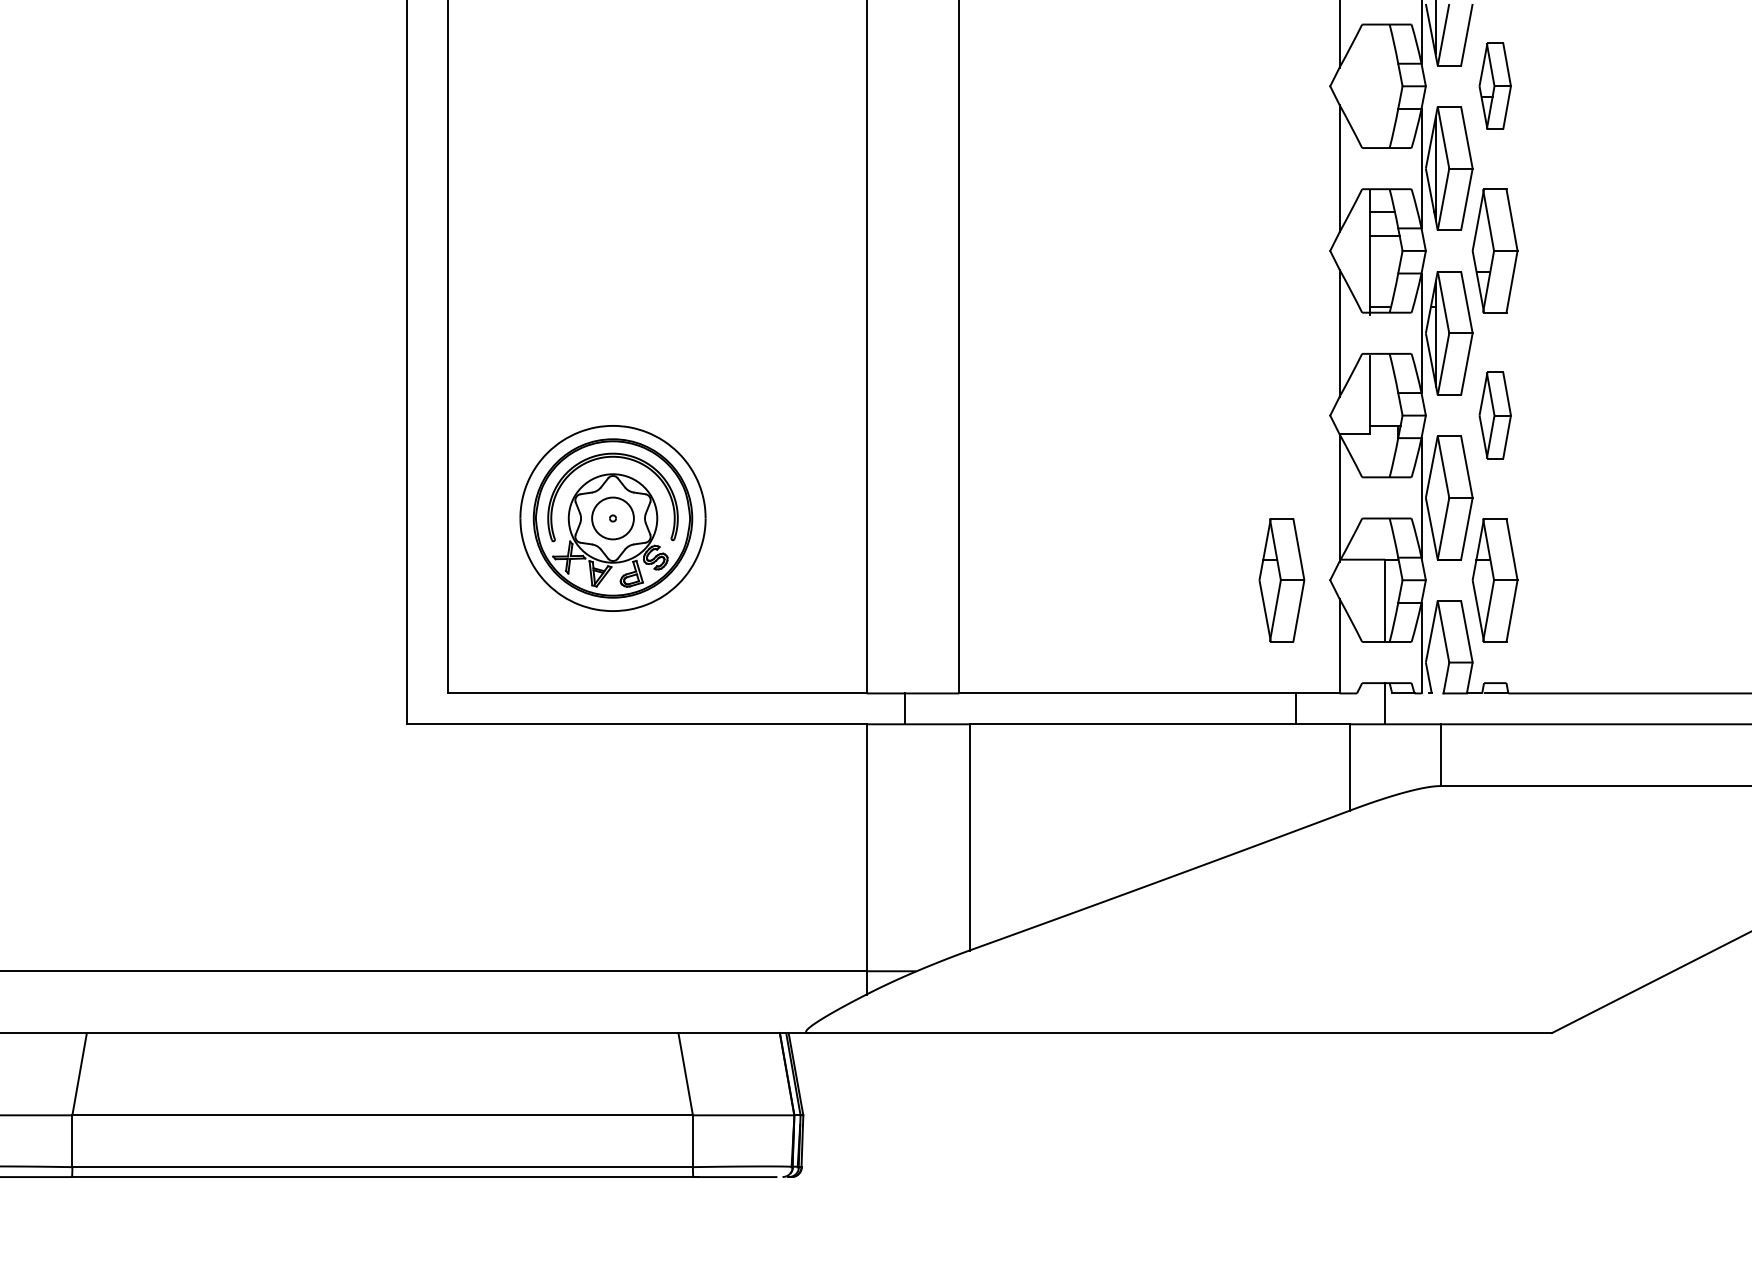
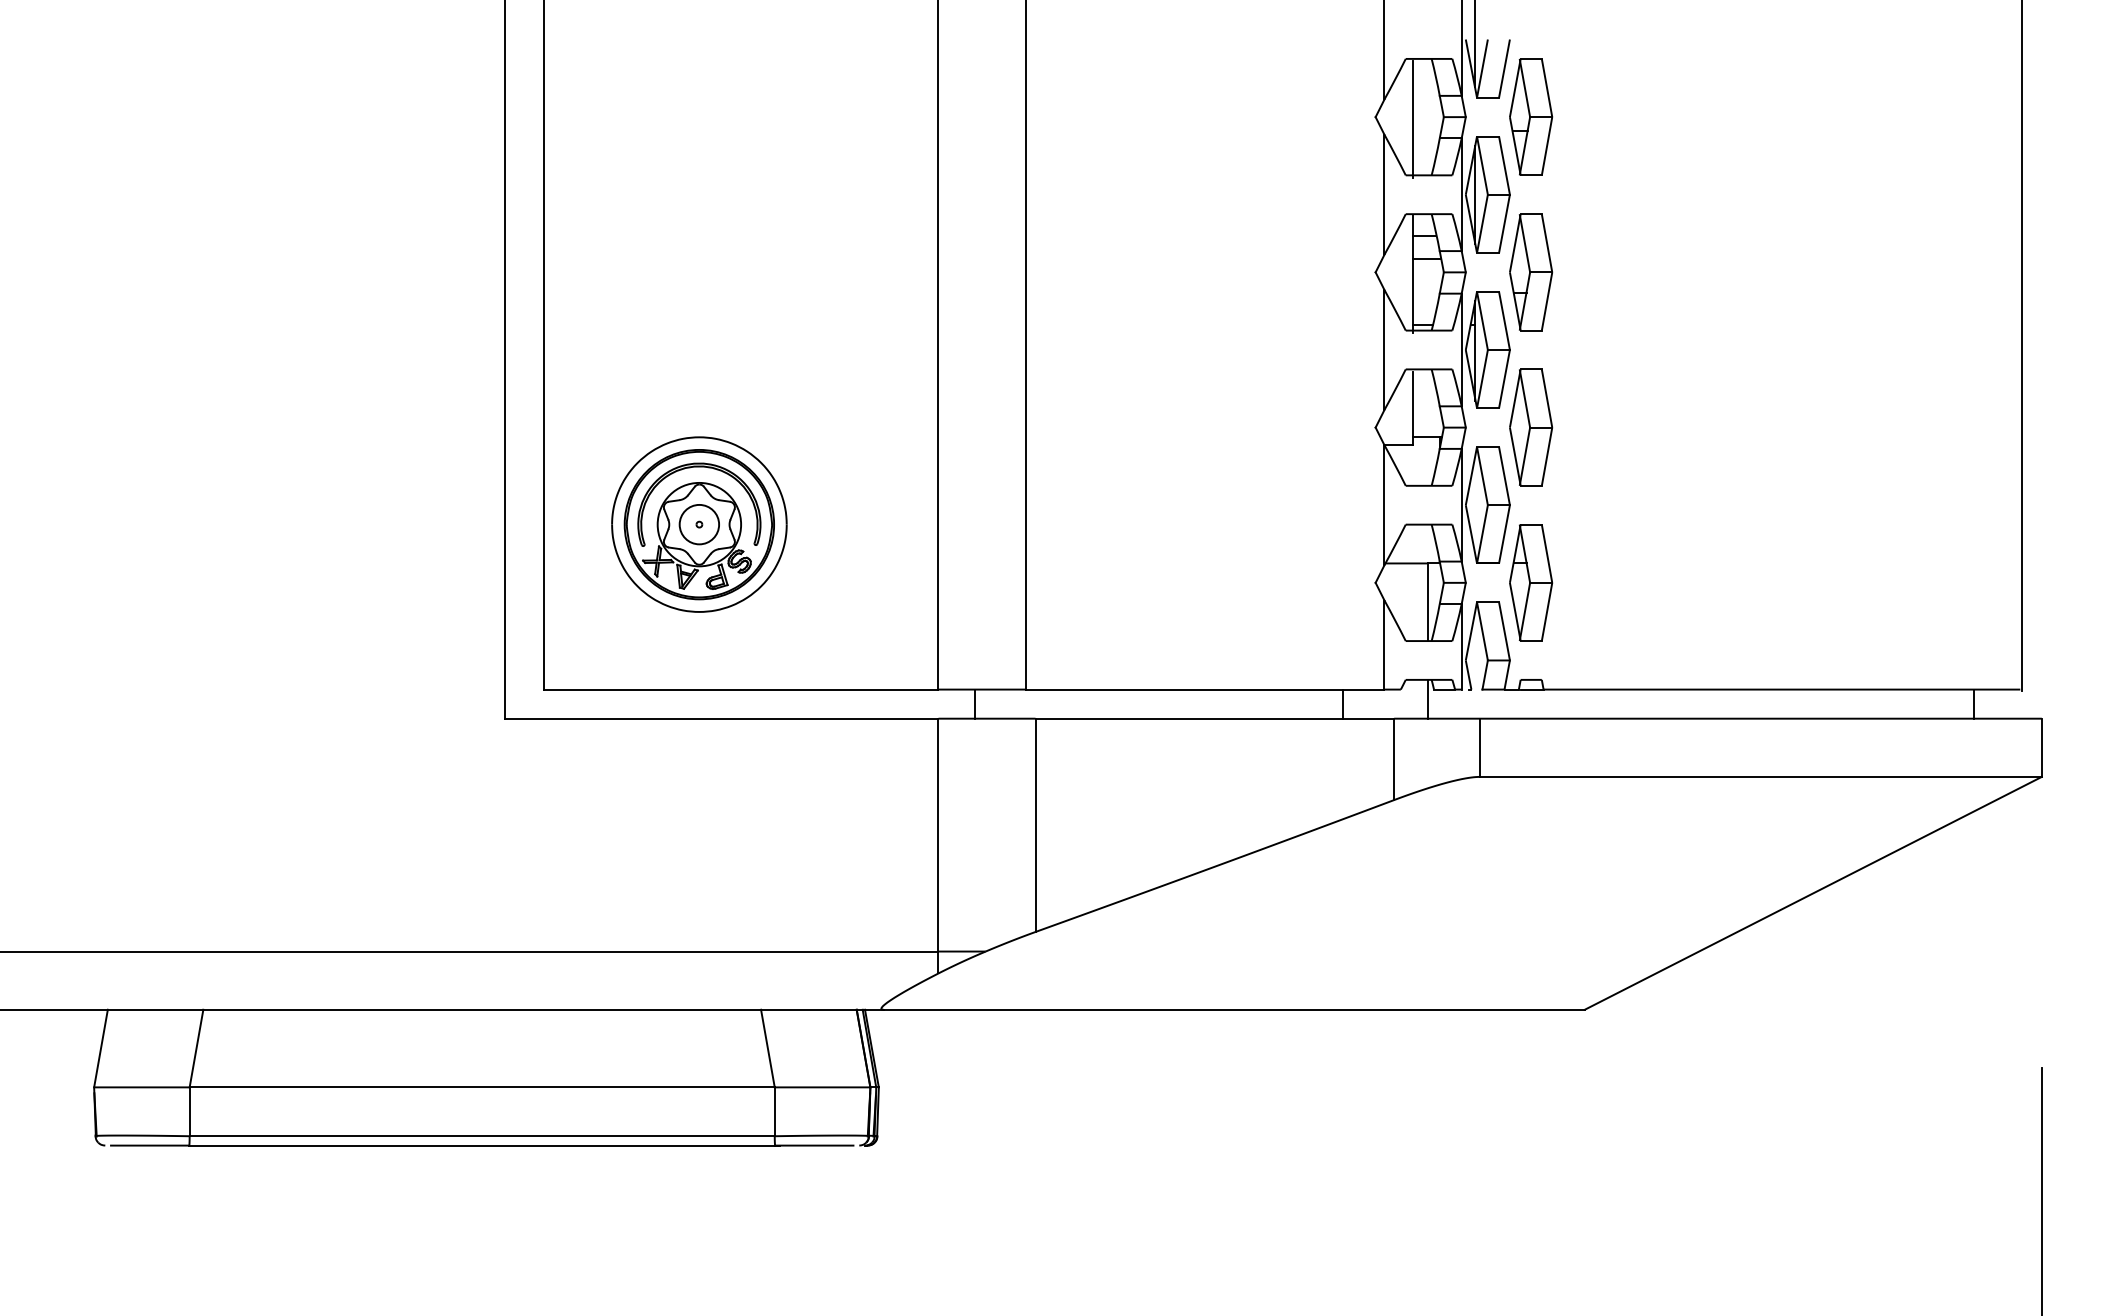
part: (1495, 85) -> (1531, 116), size x1.43
line: (1370, 88) -> (1413, 119), added
part: (1495, 415) -> (1531, 427), size x1.43
part: (1282, 579) -> (1330, 582), removed

